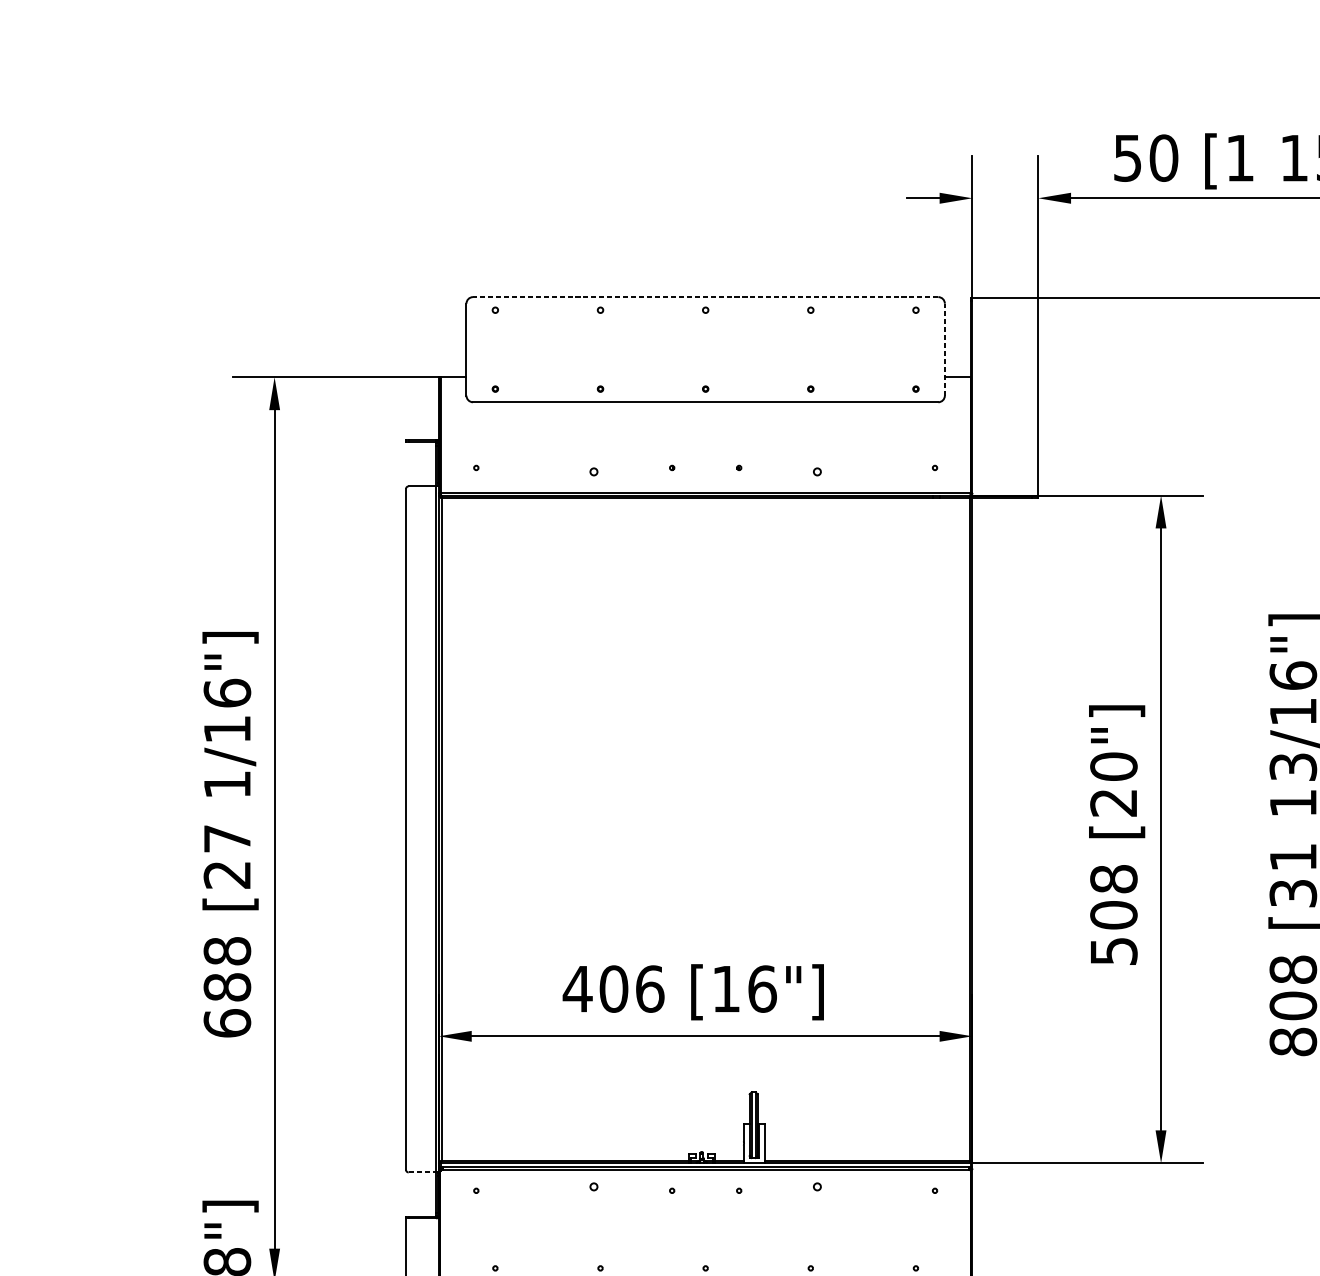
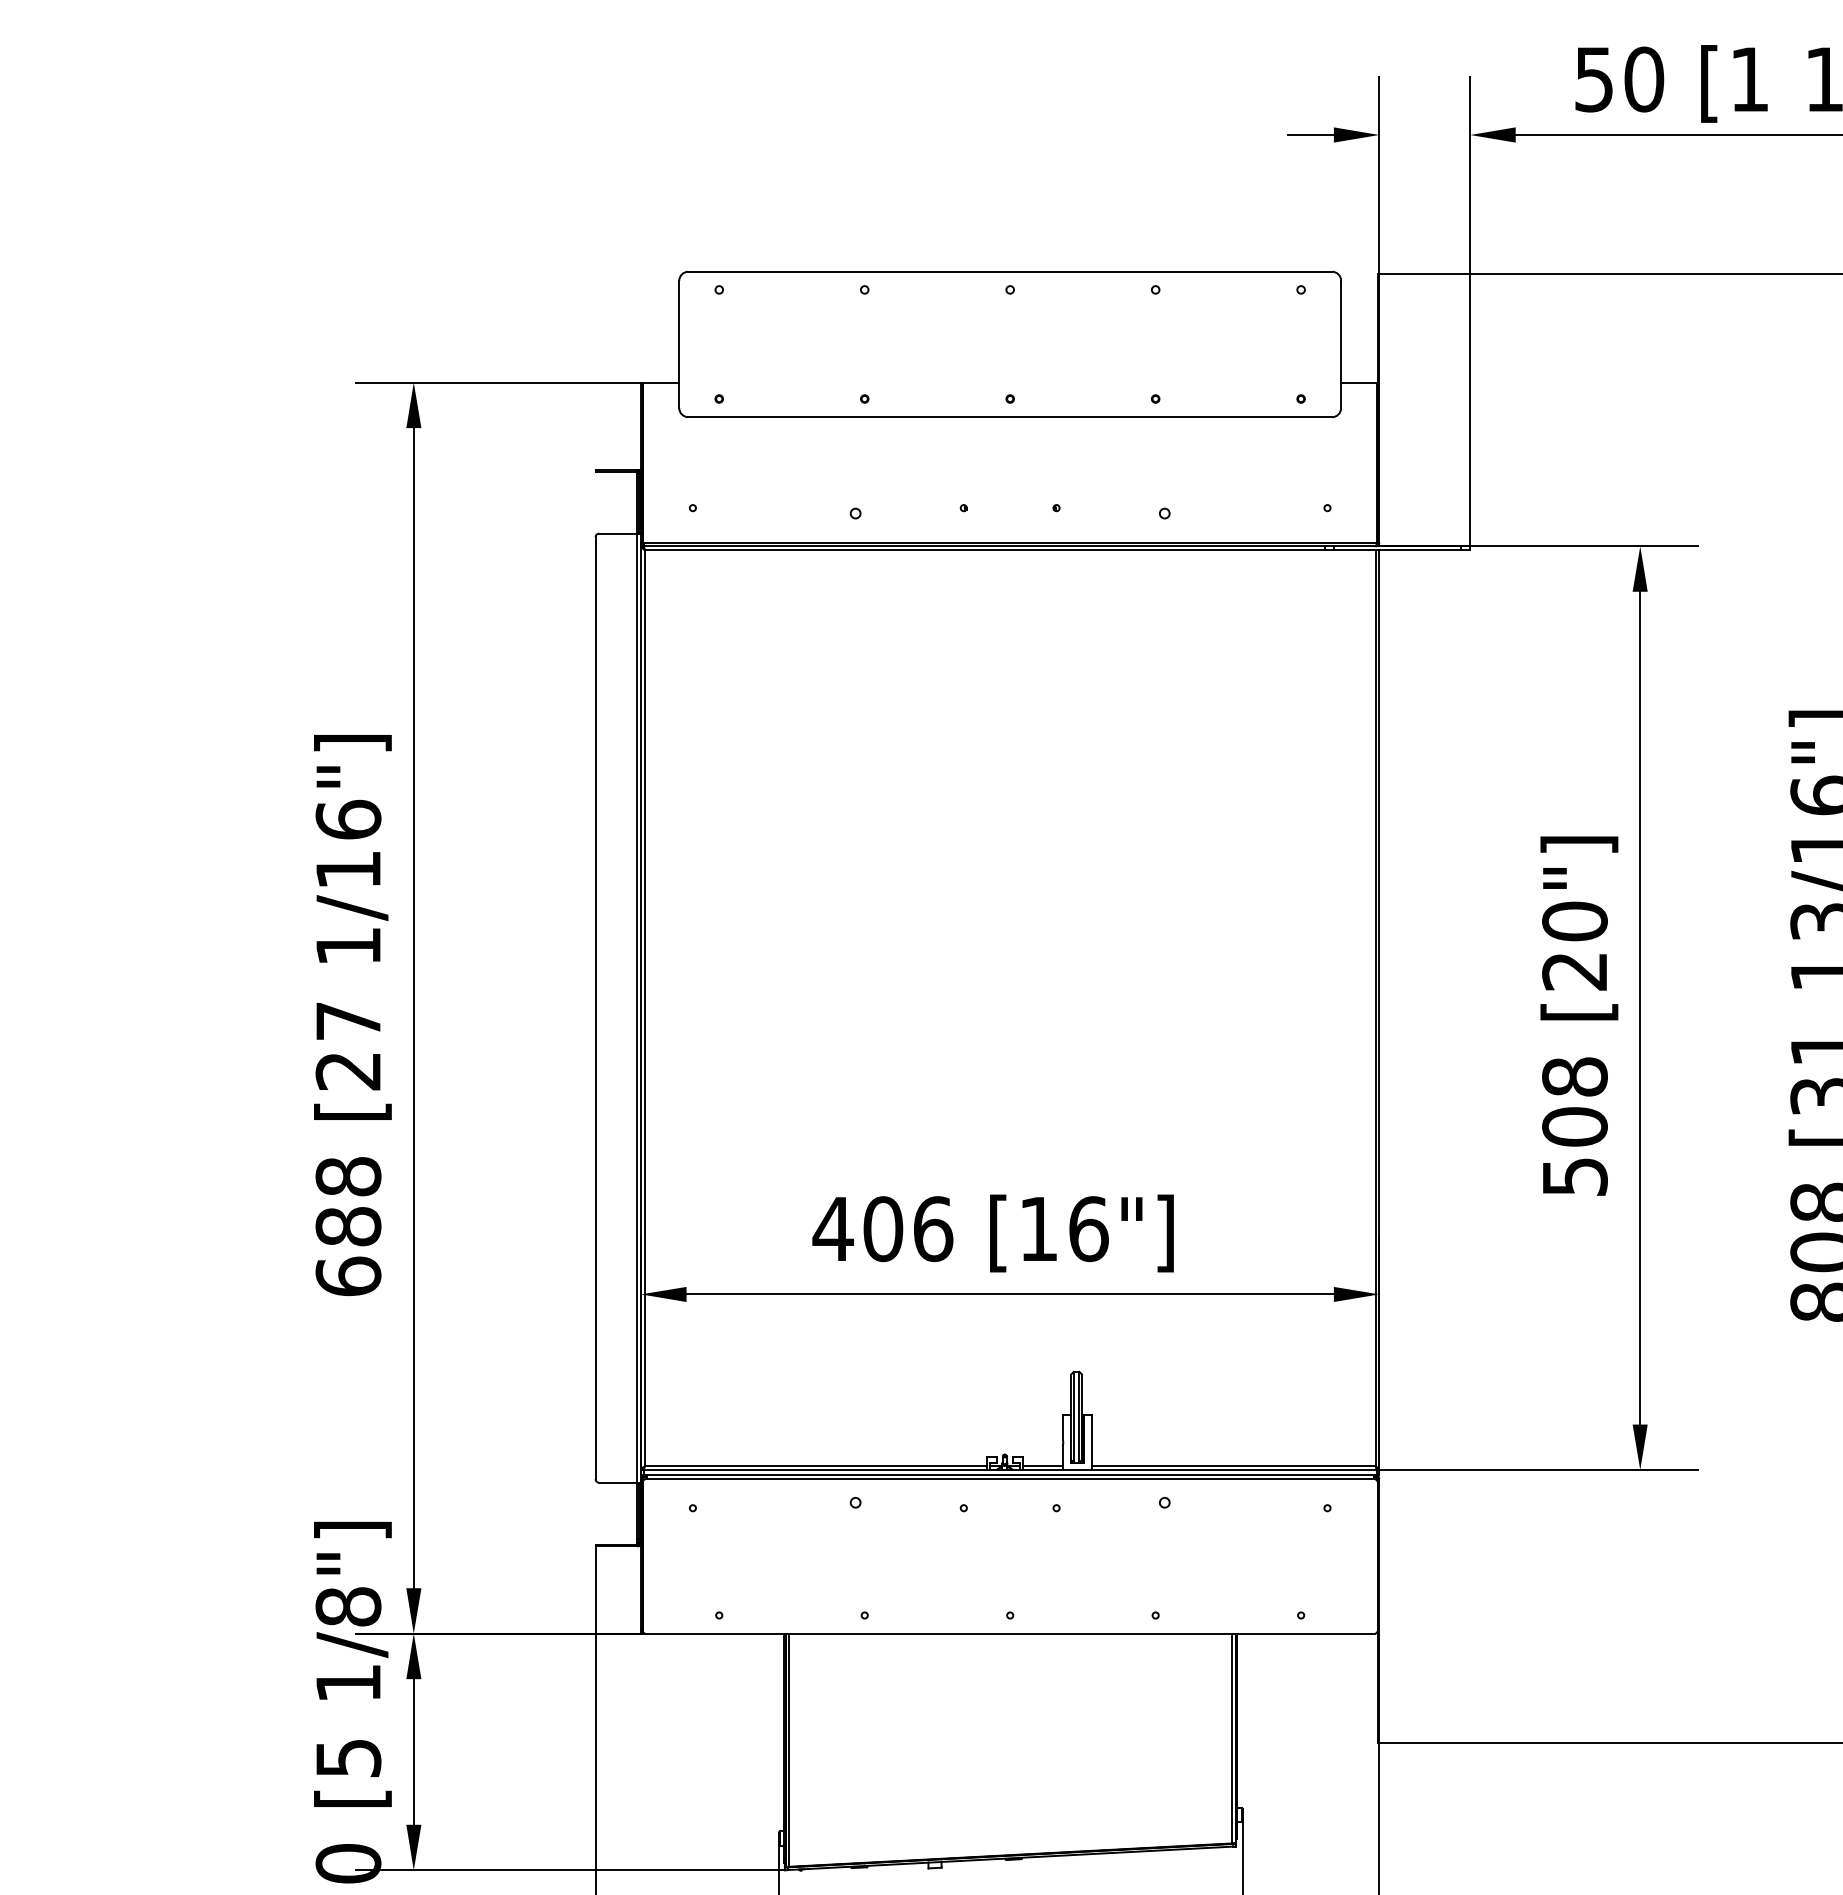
line: (705, 296) -> (1010, 271), dashed -> solid
line: (945, 349) -> (1341, 344), dashed -> solid
line: (422, 1172) -> (618, 1482), dashed -> solid

